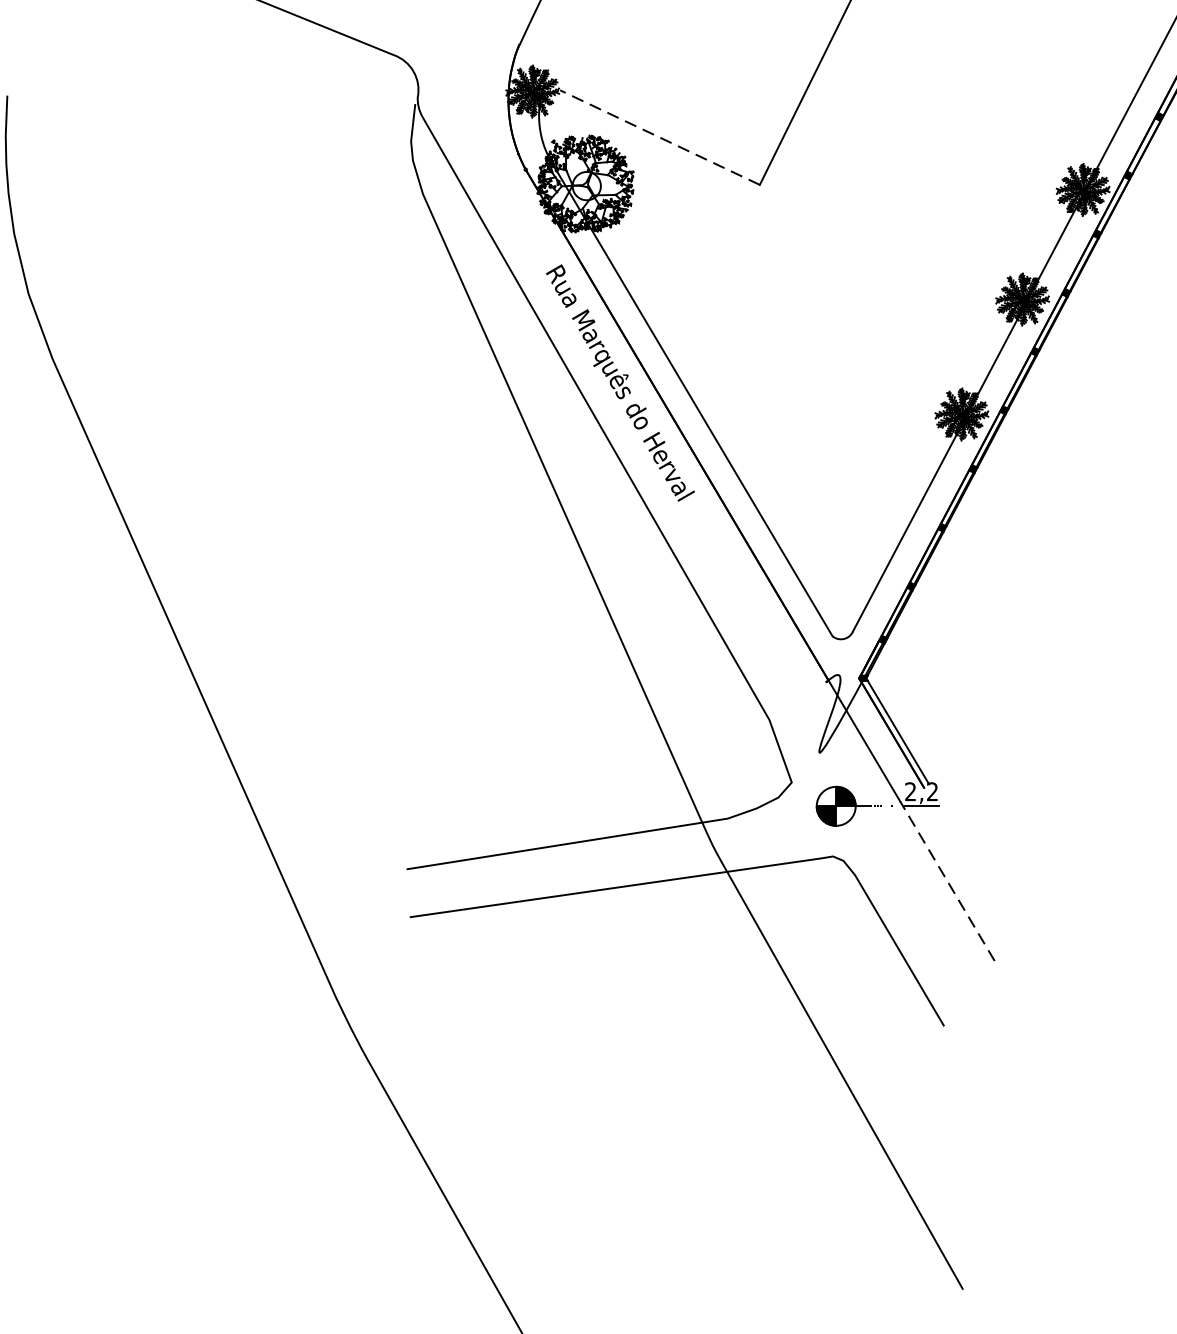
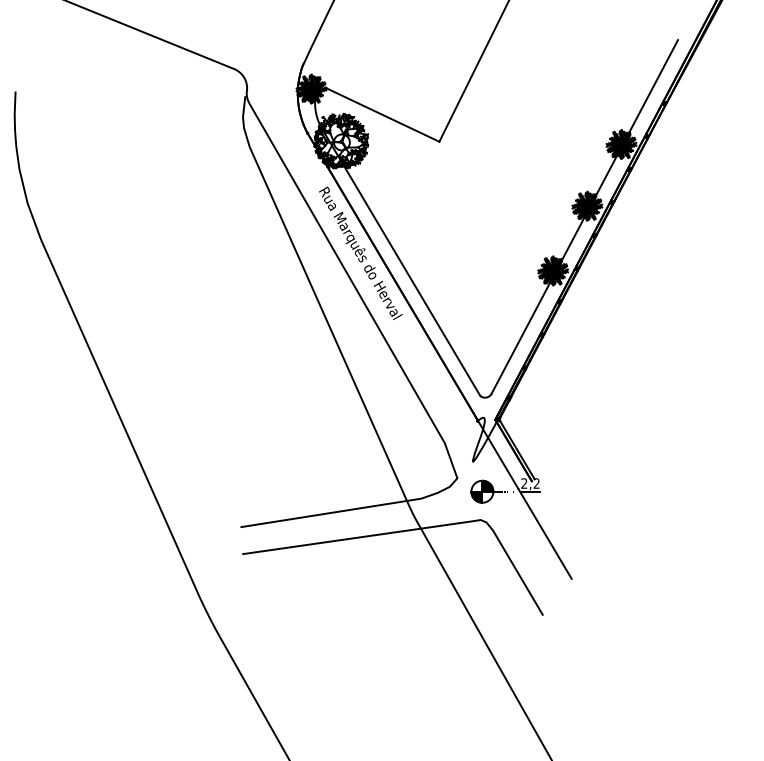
line: (658, 136) -> (382, 114), dashed -> solid
line: (946, 880) -> (544, 533), dashed -> solid

